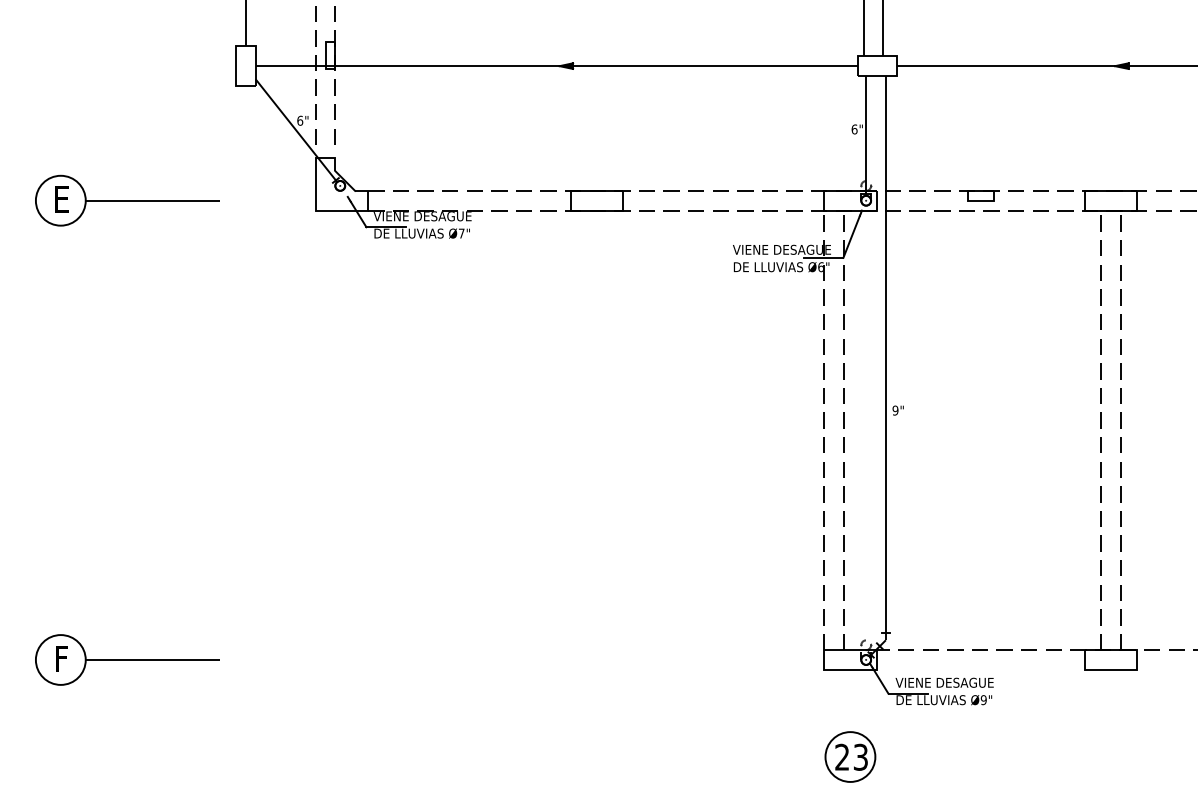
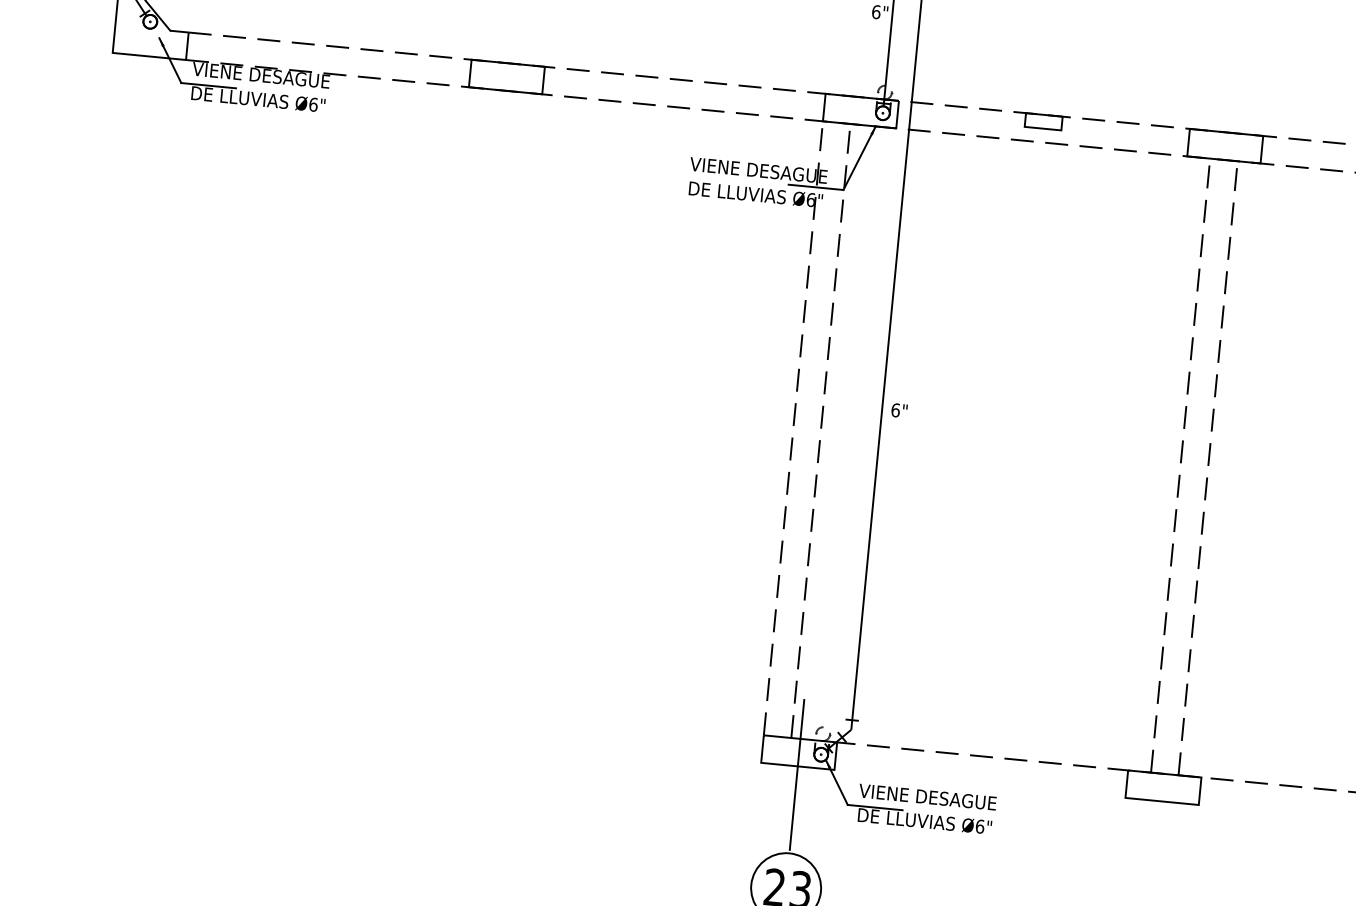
text: (461, 233) -> (313, 104), Ø7" -> Ø6"
text: (895, 410) -> (895, 410), 9" -> 6"
line: (850, 675) -> (797, 774), added
text: (983, 700) -> (979, 827), Ø9" -> Ø6"

